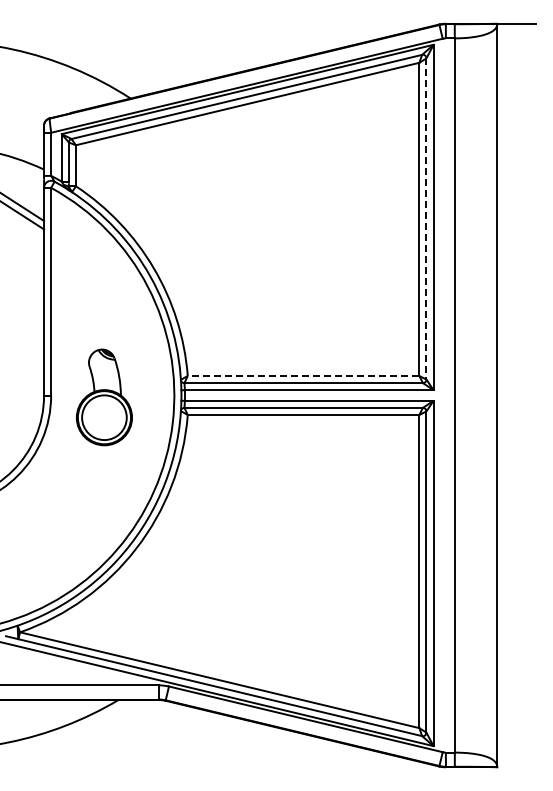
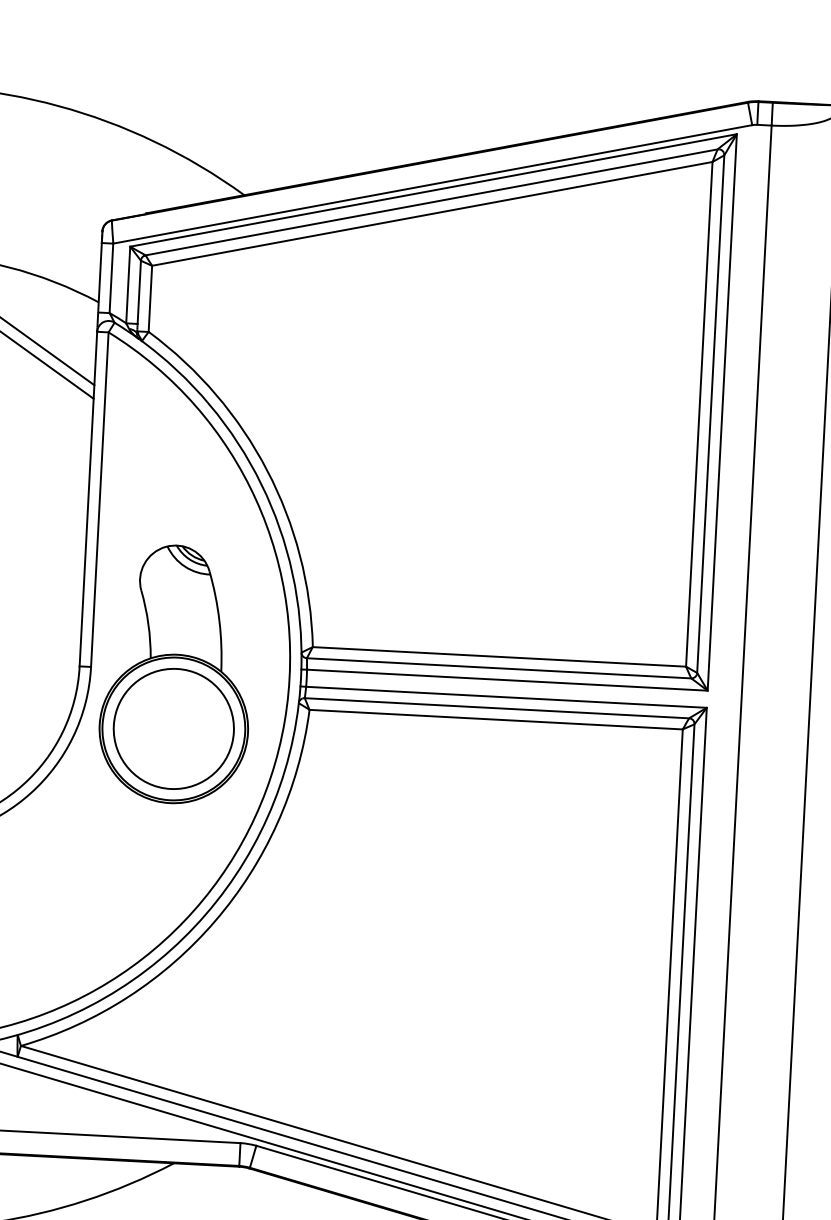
line: (426, 218) -> (710, 413), dashed -> solid
line: (303, 376) -> (499, 657), dashed -> solid
part: (104, 397) -> (176, 674), size x1.67

